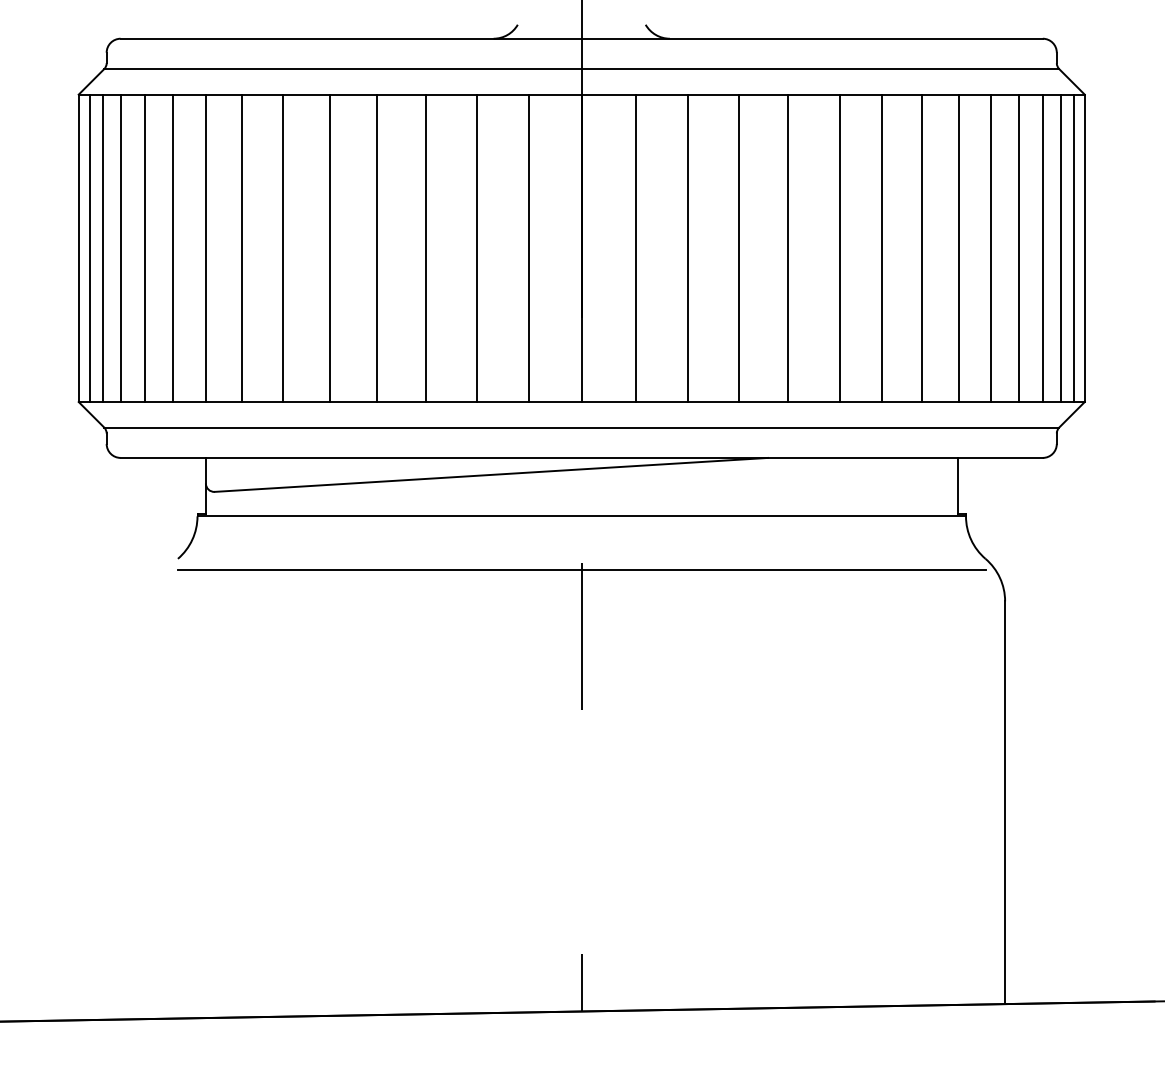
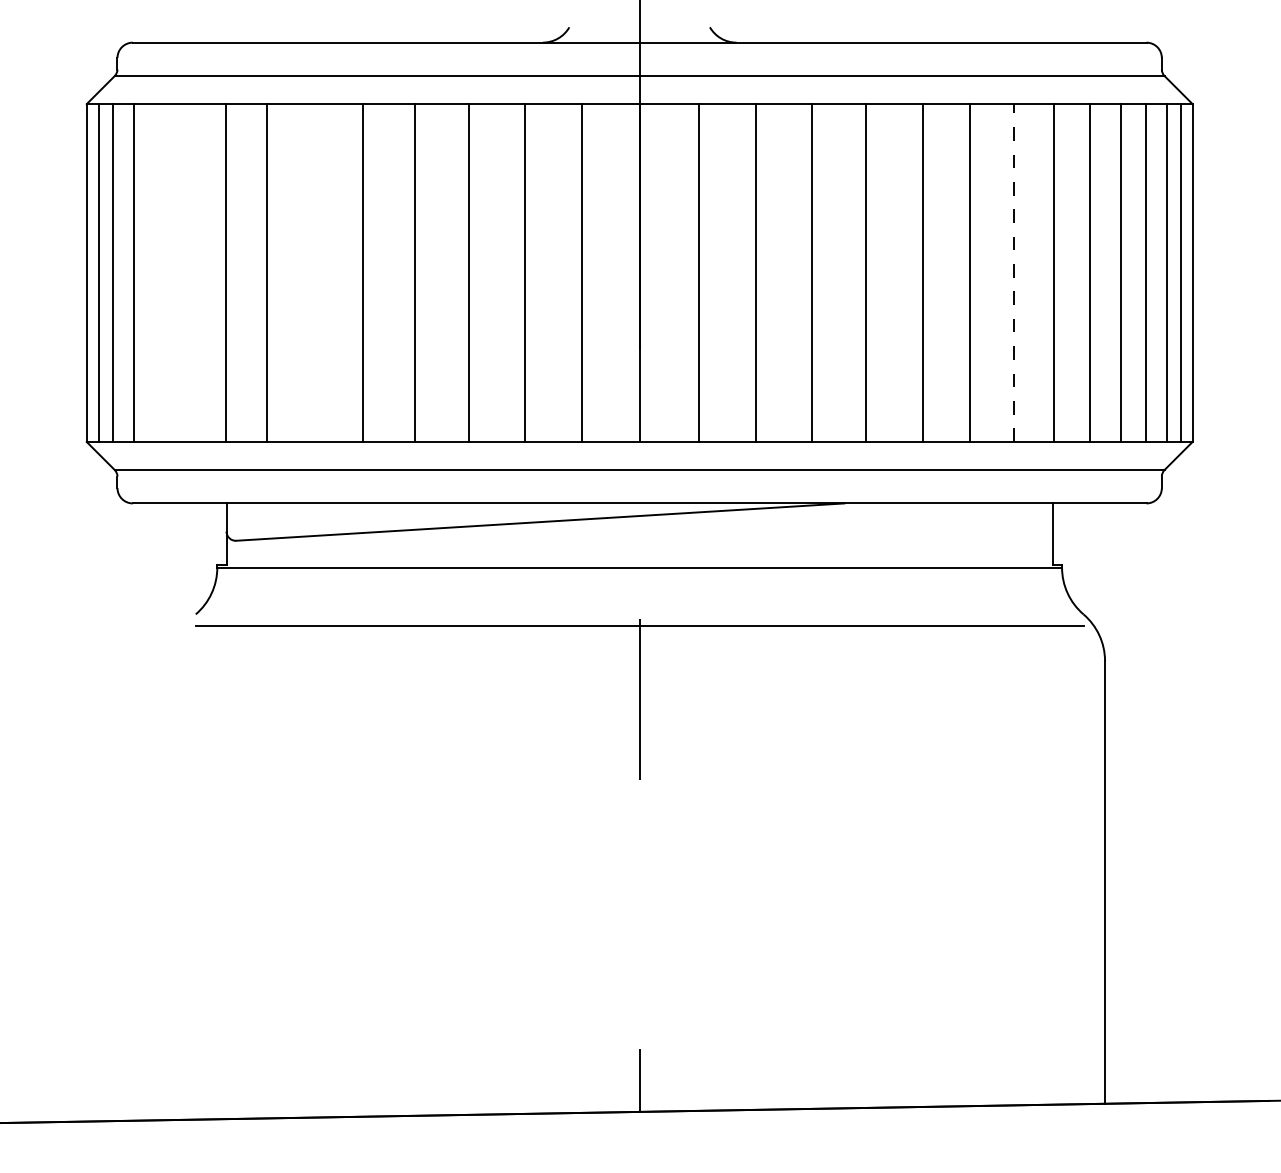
line: (144, 248) -> (159, 273), removed
line: (173, 248) -> (190, 273), removed
line: (282, 248) -> (310, 273), removed
line: (922, 248) -> (1014, 273), solid -> dashed

